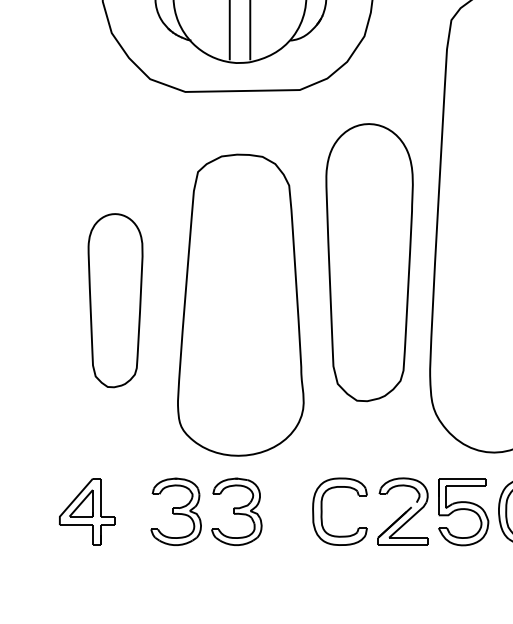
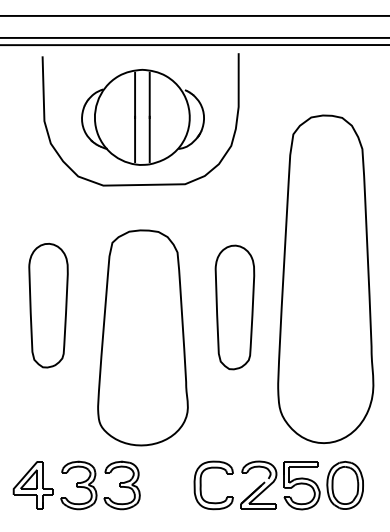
part: (368, 262) -> (234, 307), size x0.62
part: (115, 300) -> (48, 305), moved
part: (206, 511) -> (100, 485), moved

